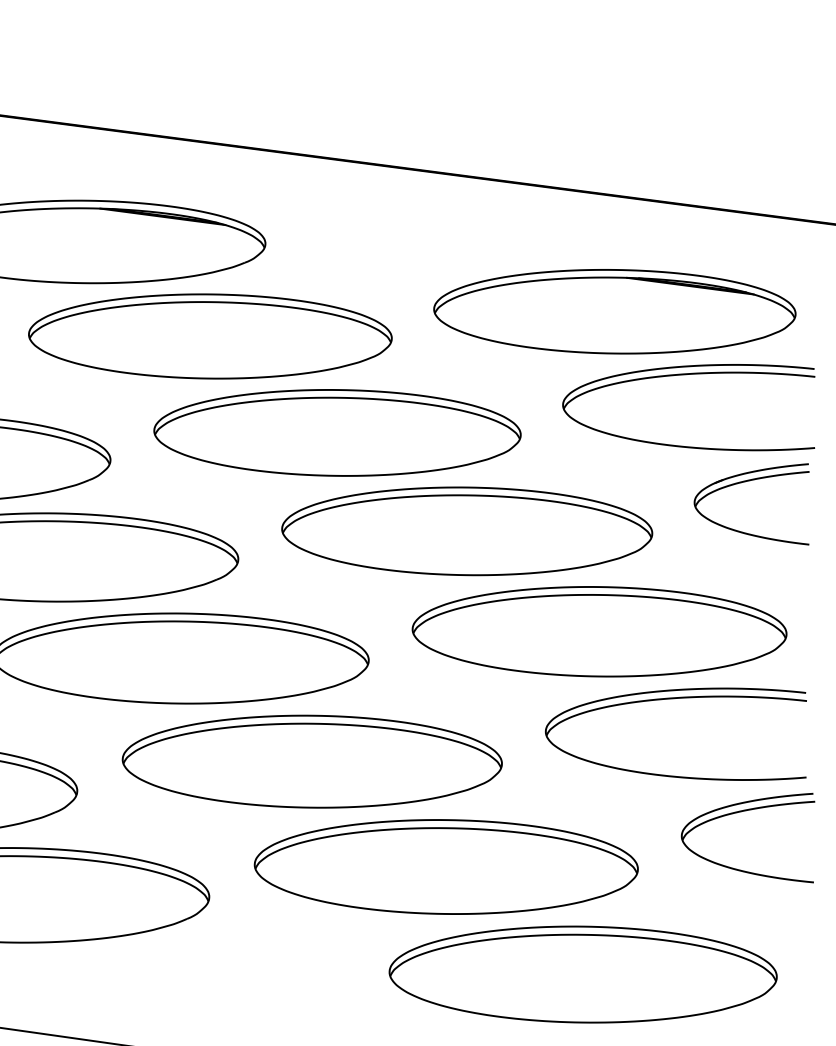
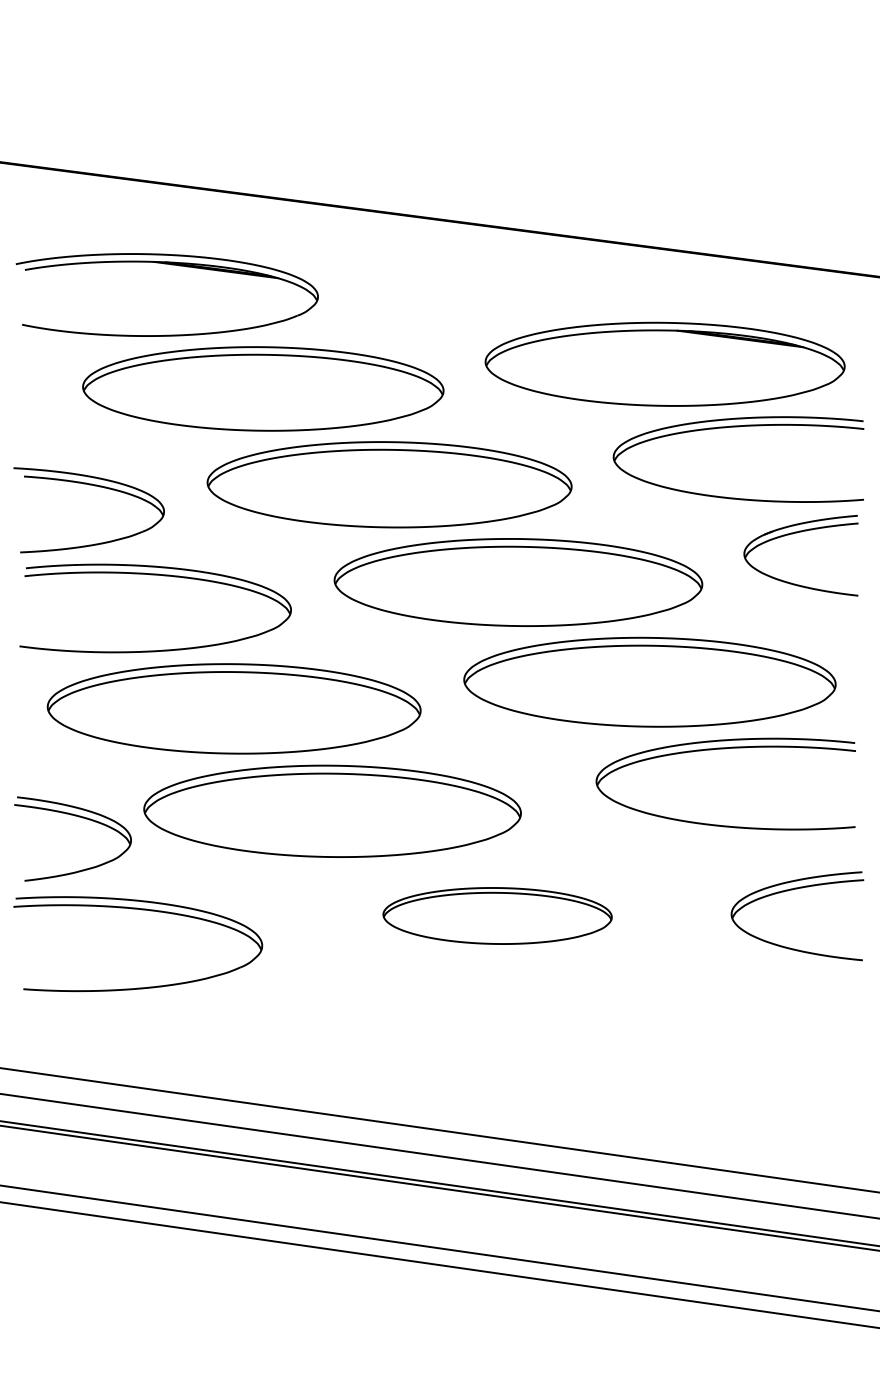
part: (312, 760) -> (332, 810), moved
part: (743, 812) -> (792, 890), moved
part: (446, 866) -> (497, 915), size x0.6
part: (583, 974) -> (633, 1022), removed

